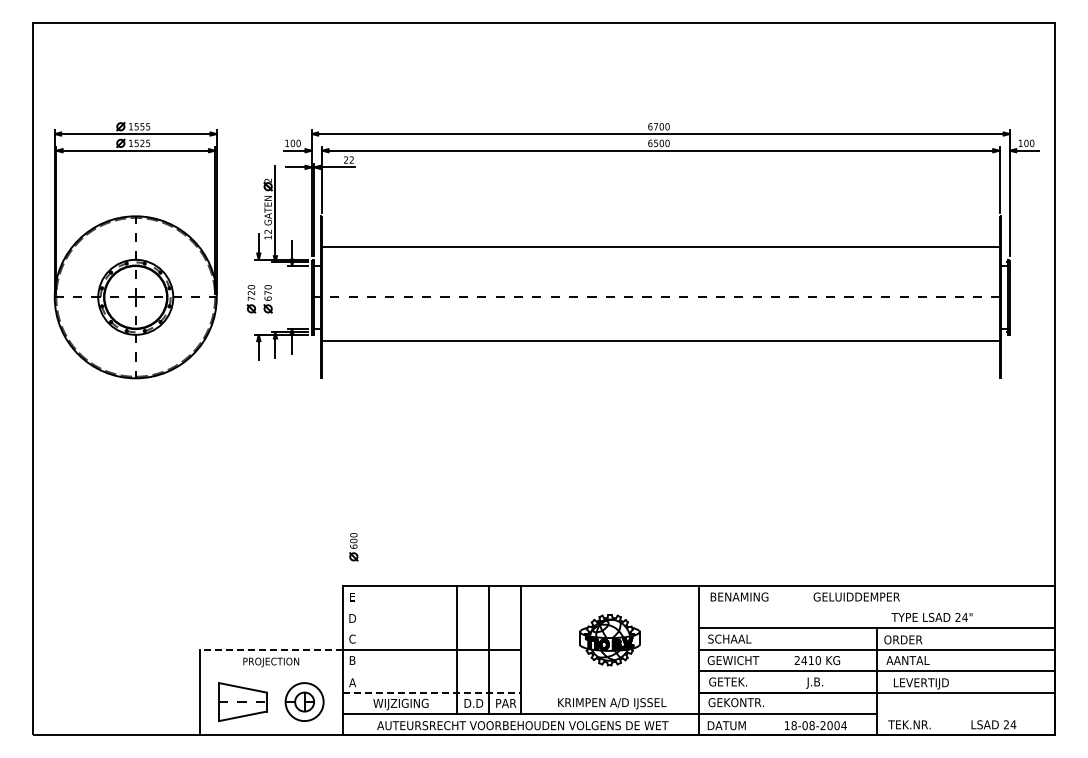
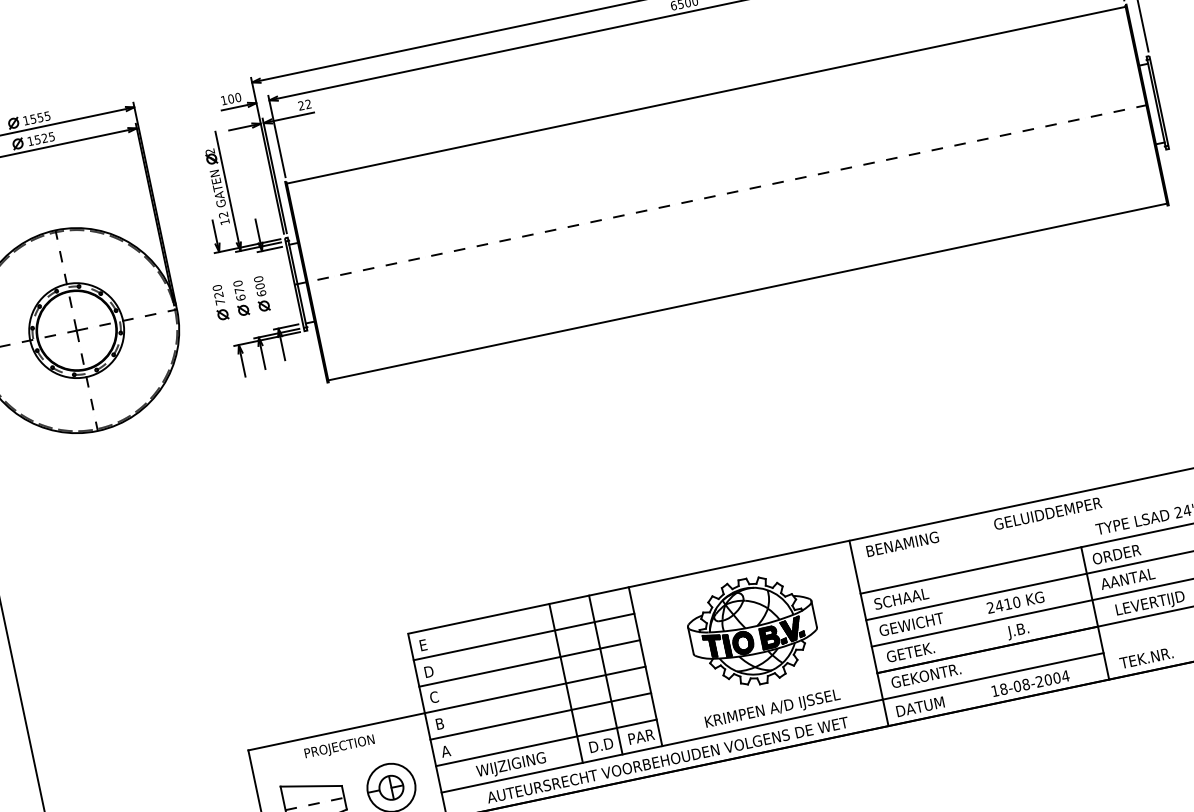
line: (660, 246) -> (705, 94), moved
line: (660, 340) -> (747, 291), moved
part: (353, 547) -> (261, 294), moved
line: (431, 607) -> (523, 637), added
line: (431, 628) -> (529, 663), added
part: (609, 640) -> (752, 632), size x1.67
line: (270, 649) -> (335, 731), dashed -> solid
line: (431, 671) -> (540, 716), added
line: (432, 692) -> (547, 742), dashed -> solid

